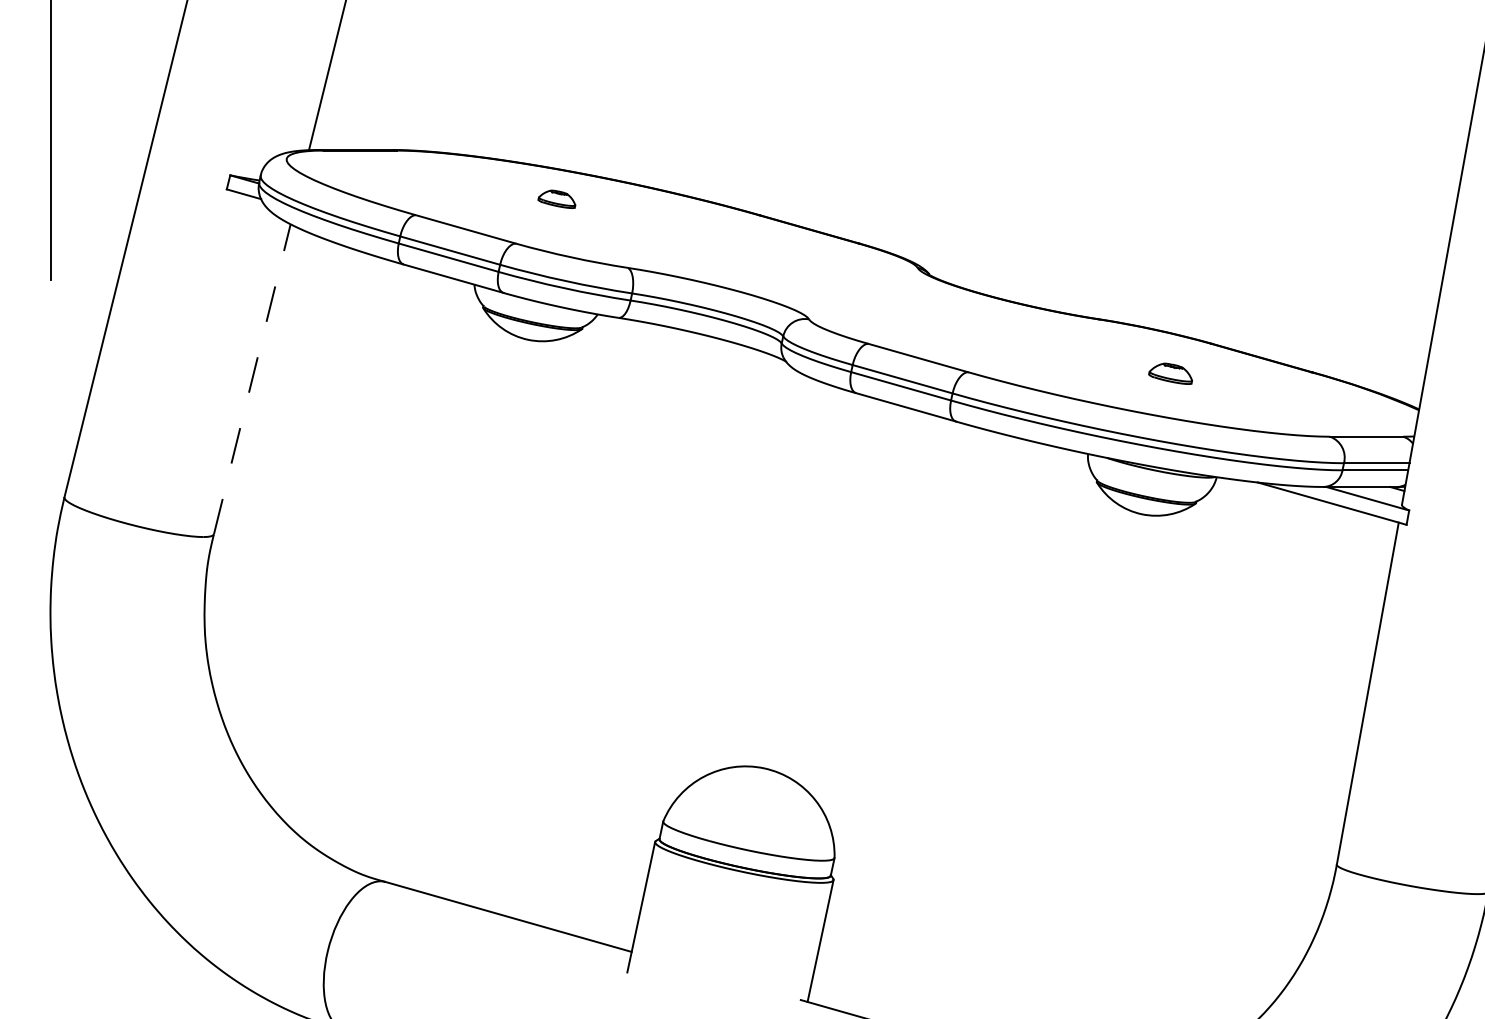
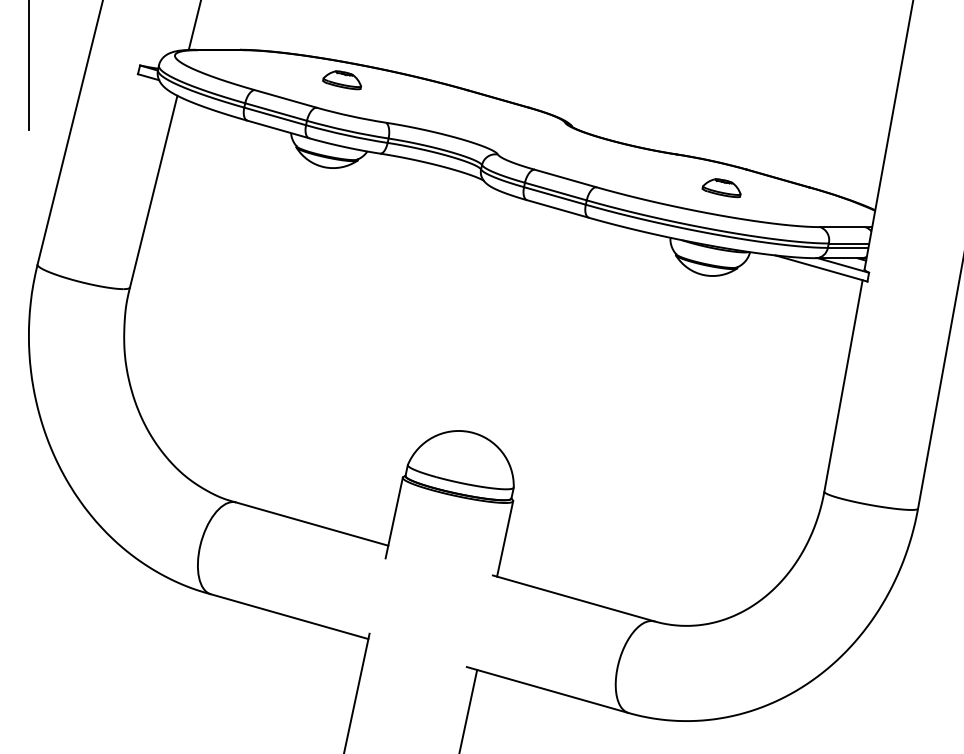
part: (555, 199) -> (341, 80), size x1.67
part: (1170, 374) -> (721, 188), size x1.43
line: (251, 379) -> (153, 191), dashed -> solid

